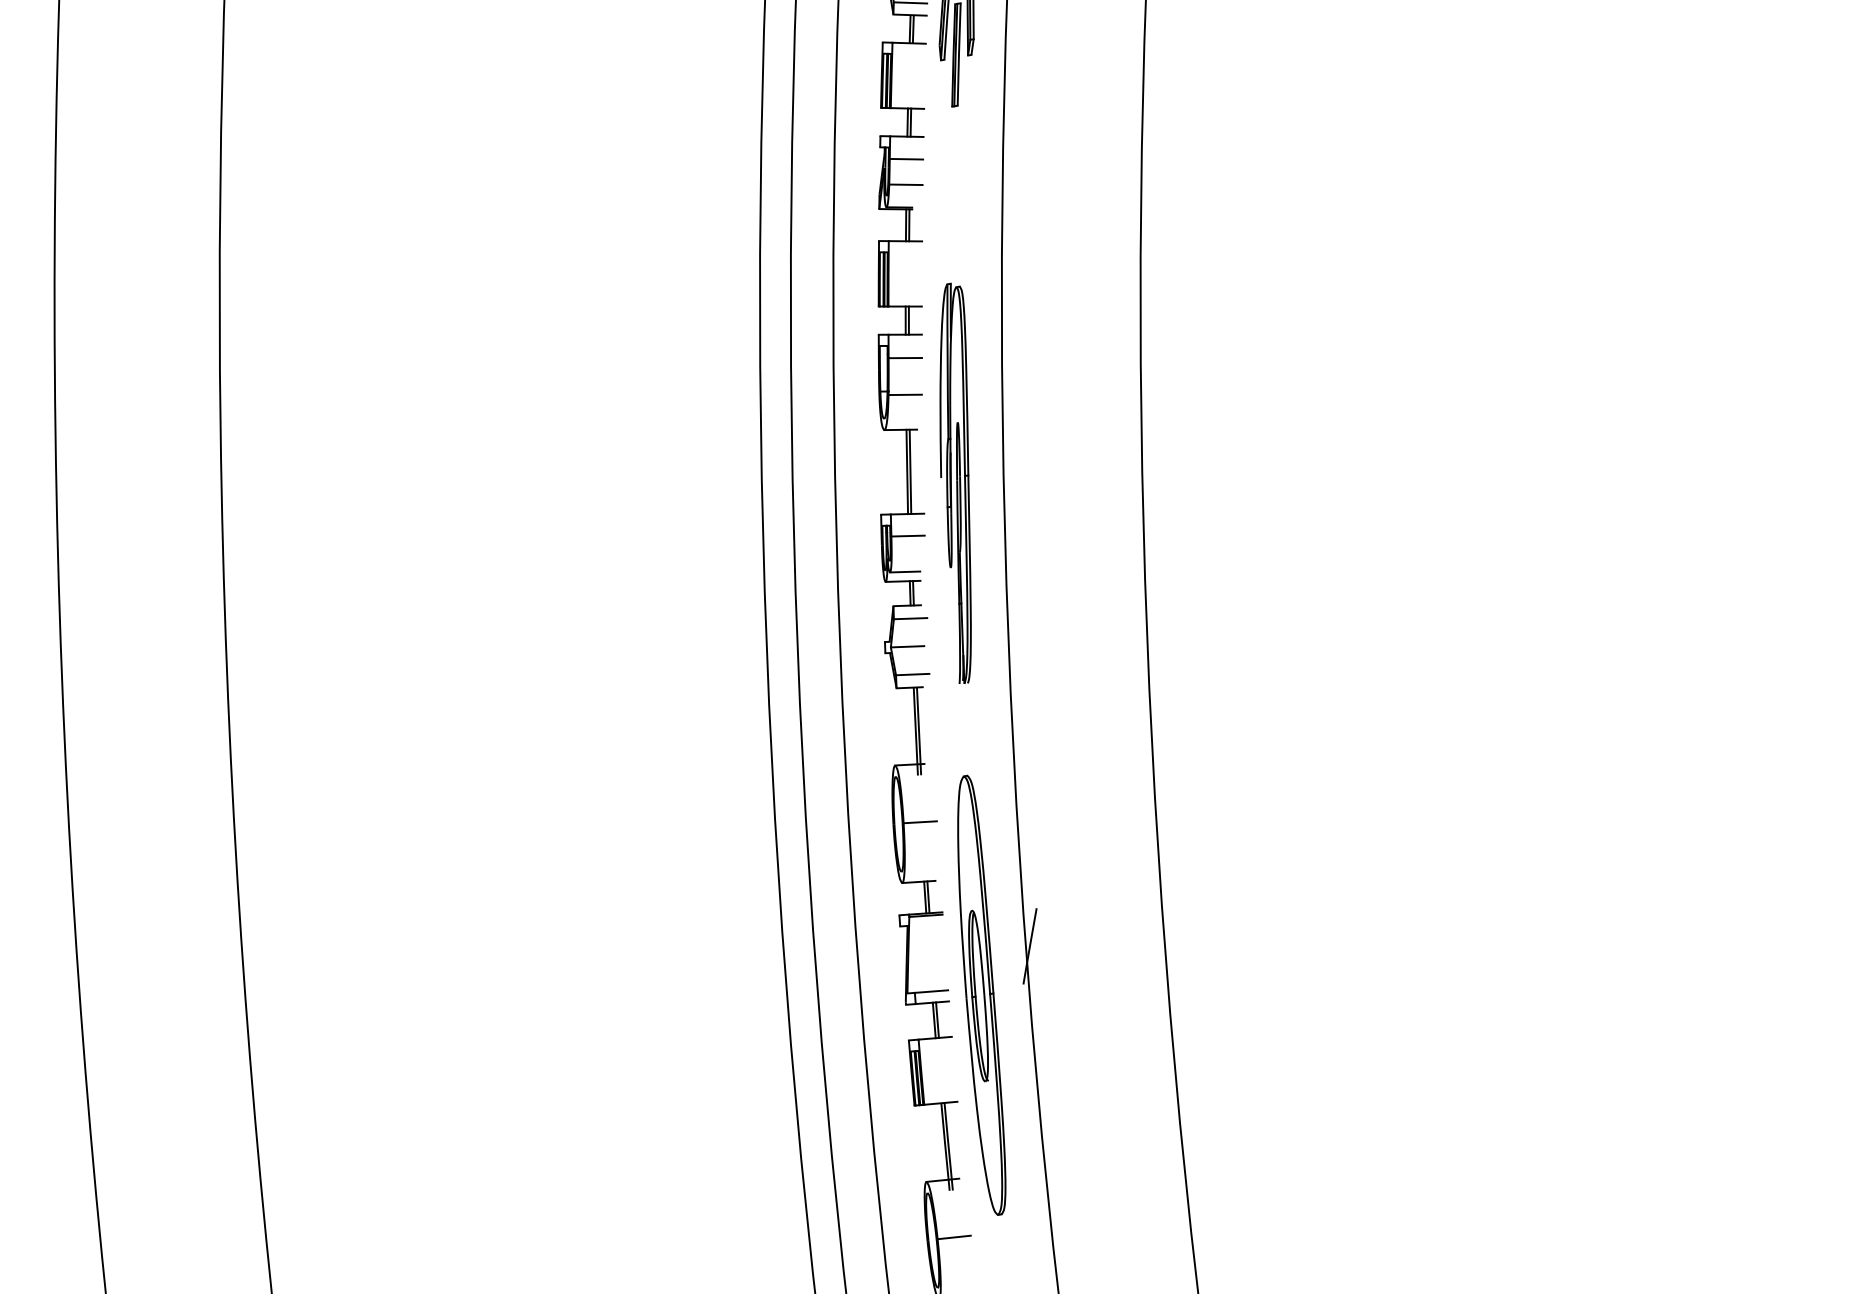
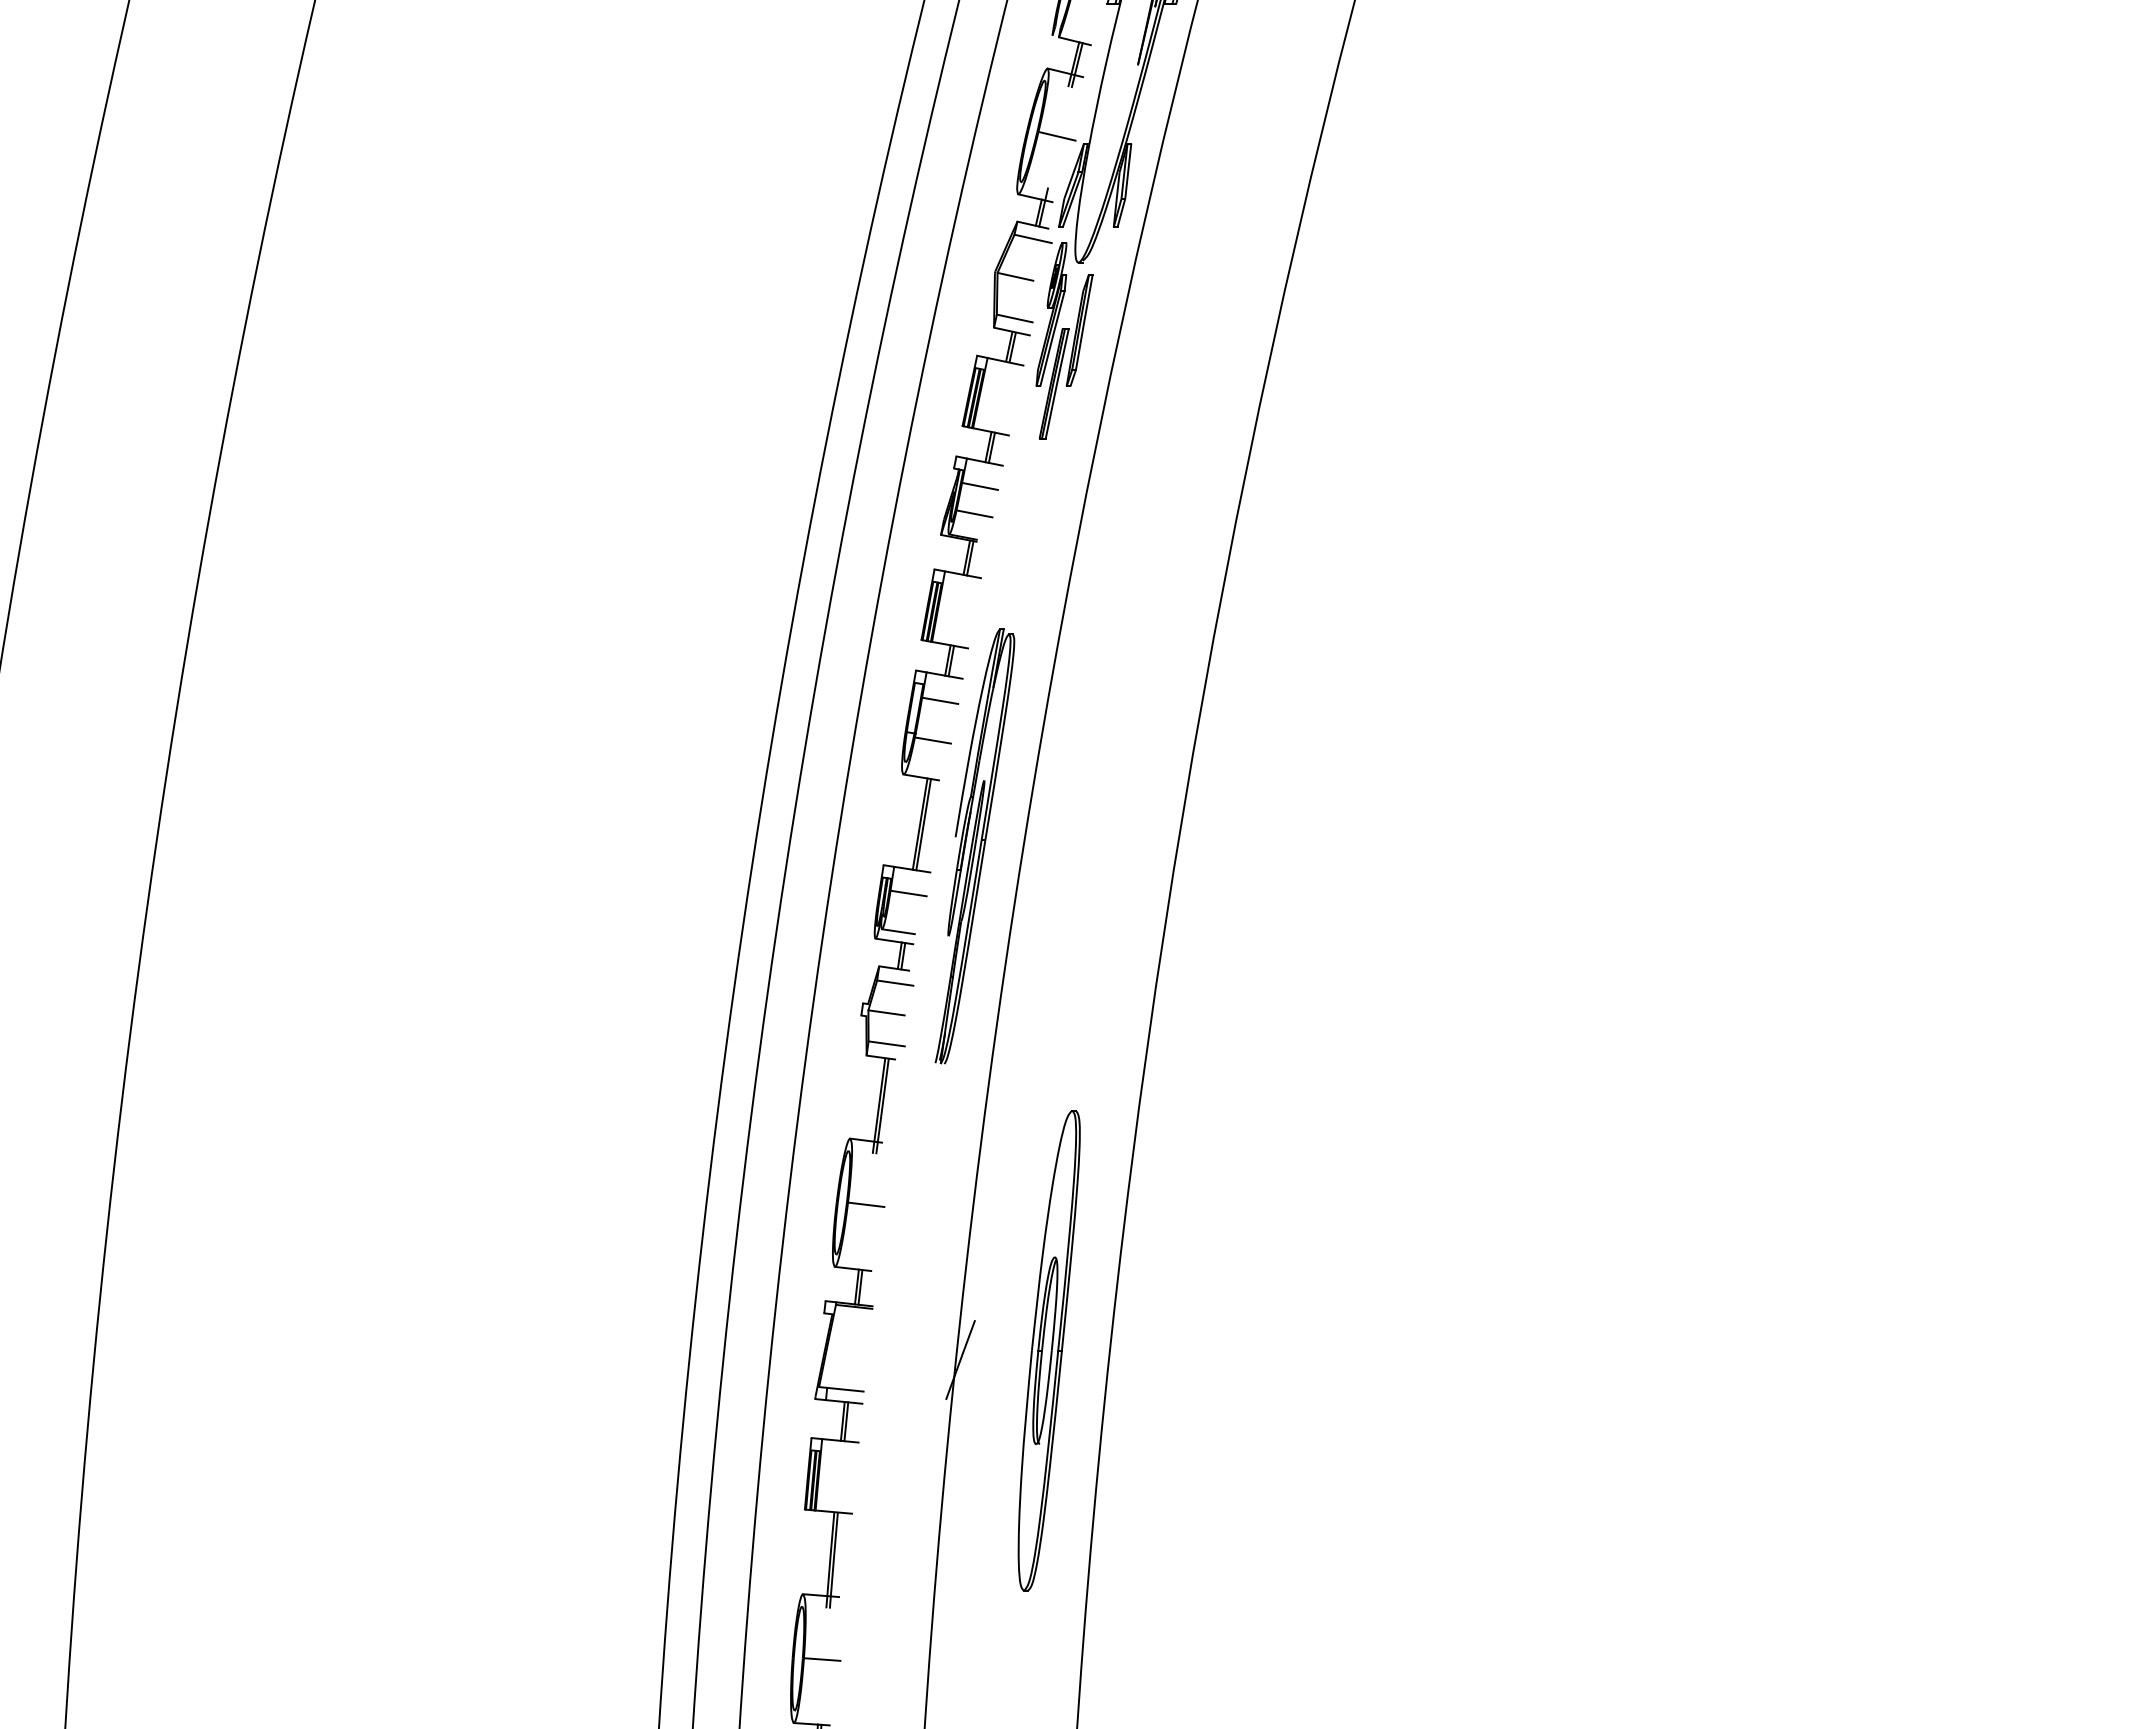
part: (981, 995) -> (1048, 1350), moved

